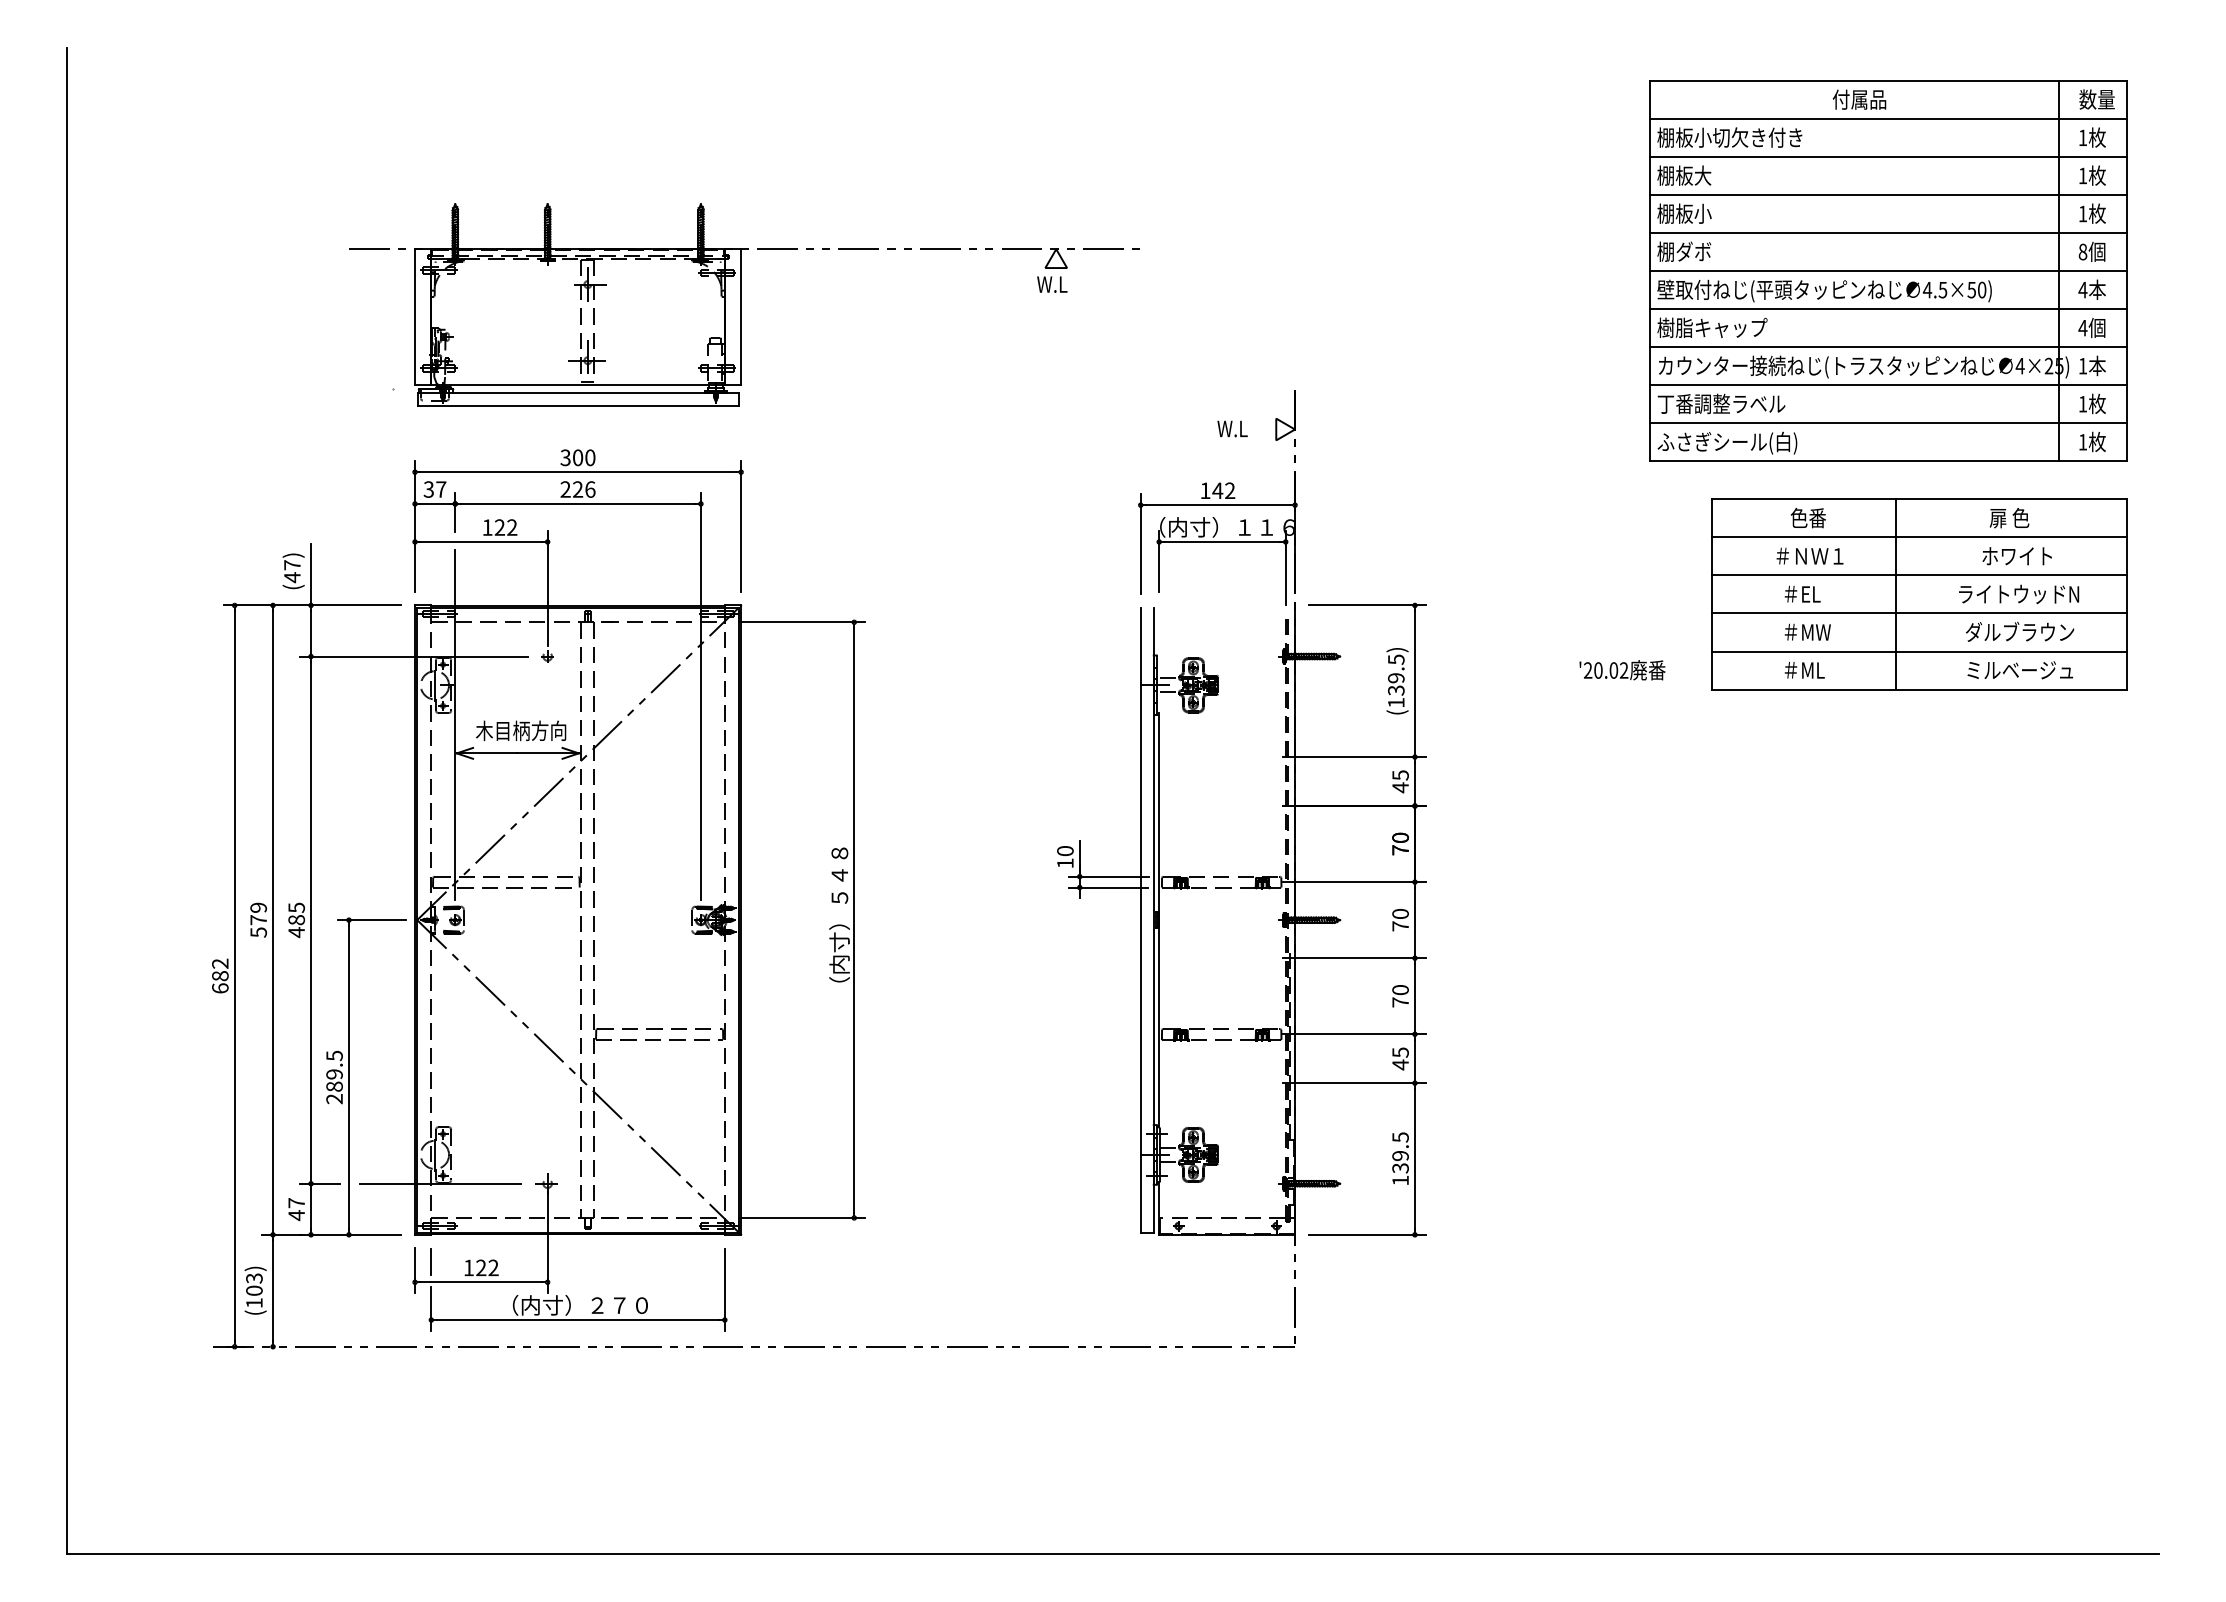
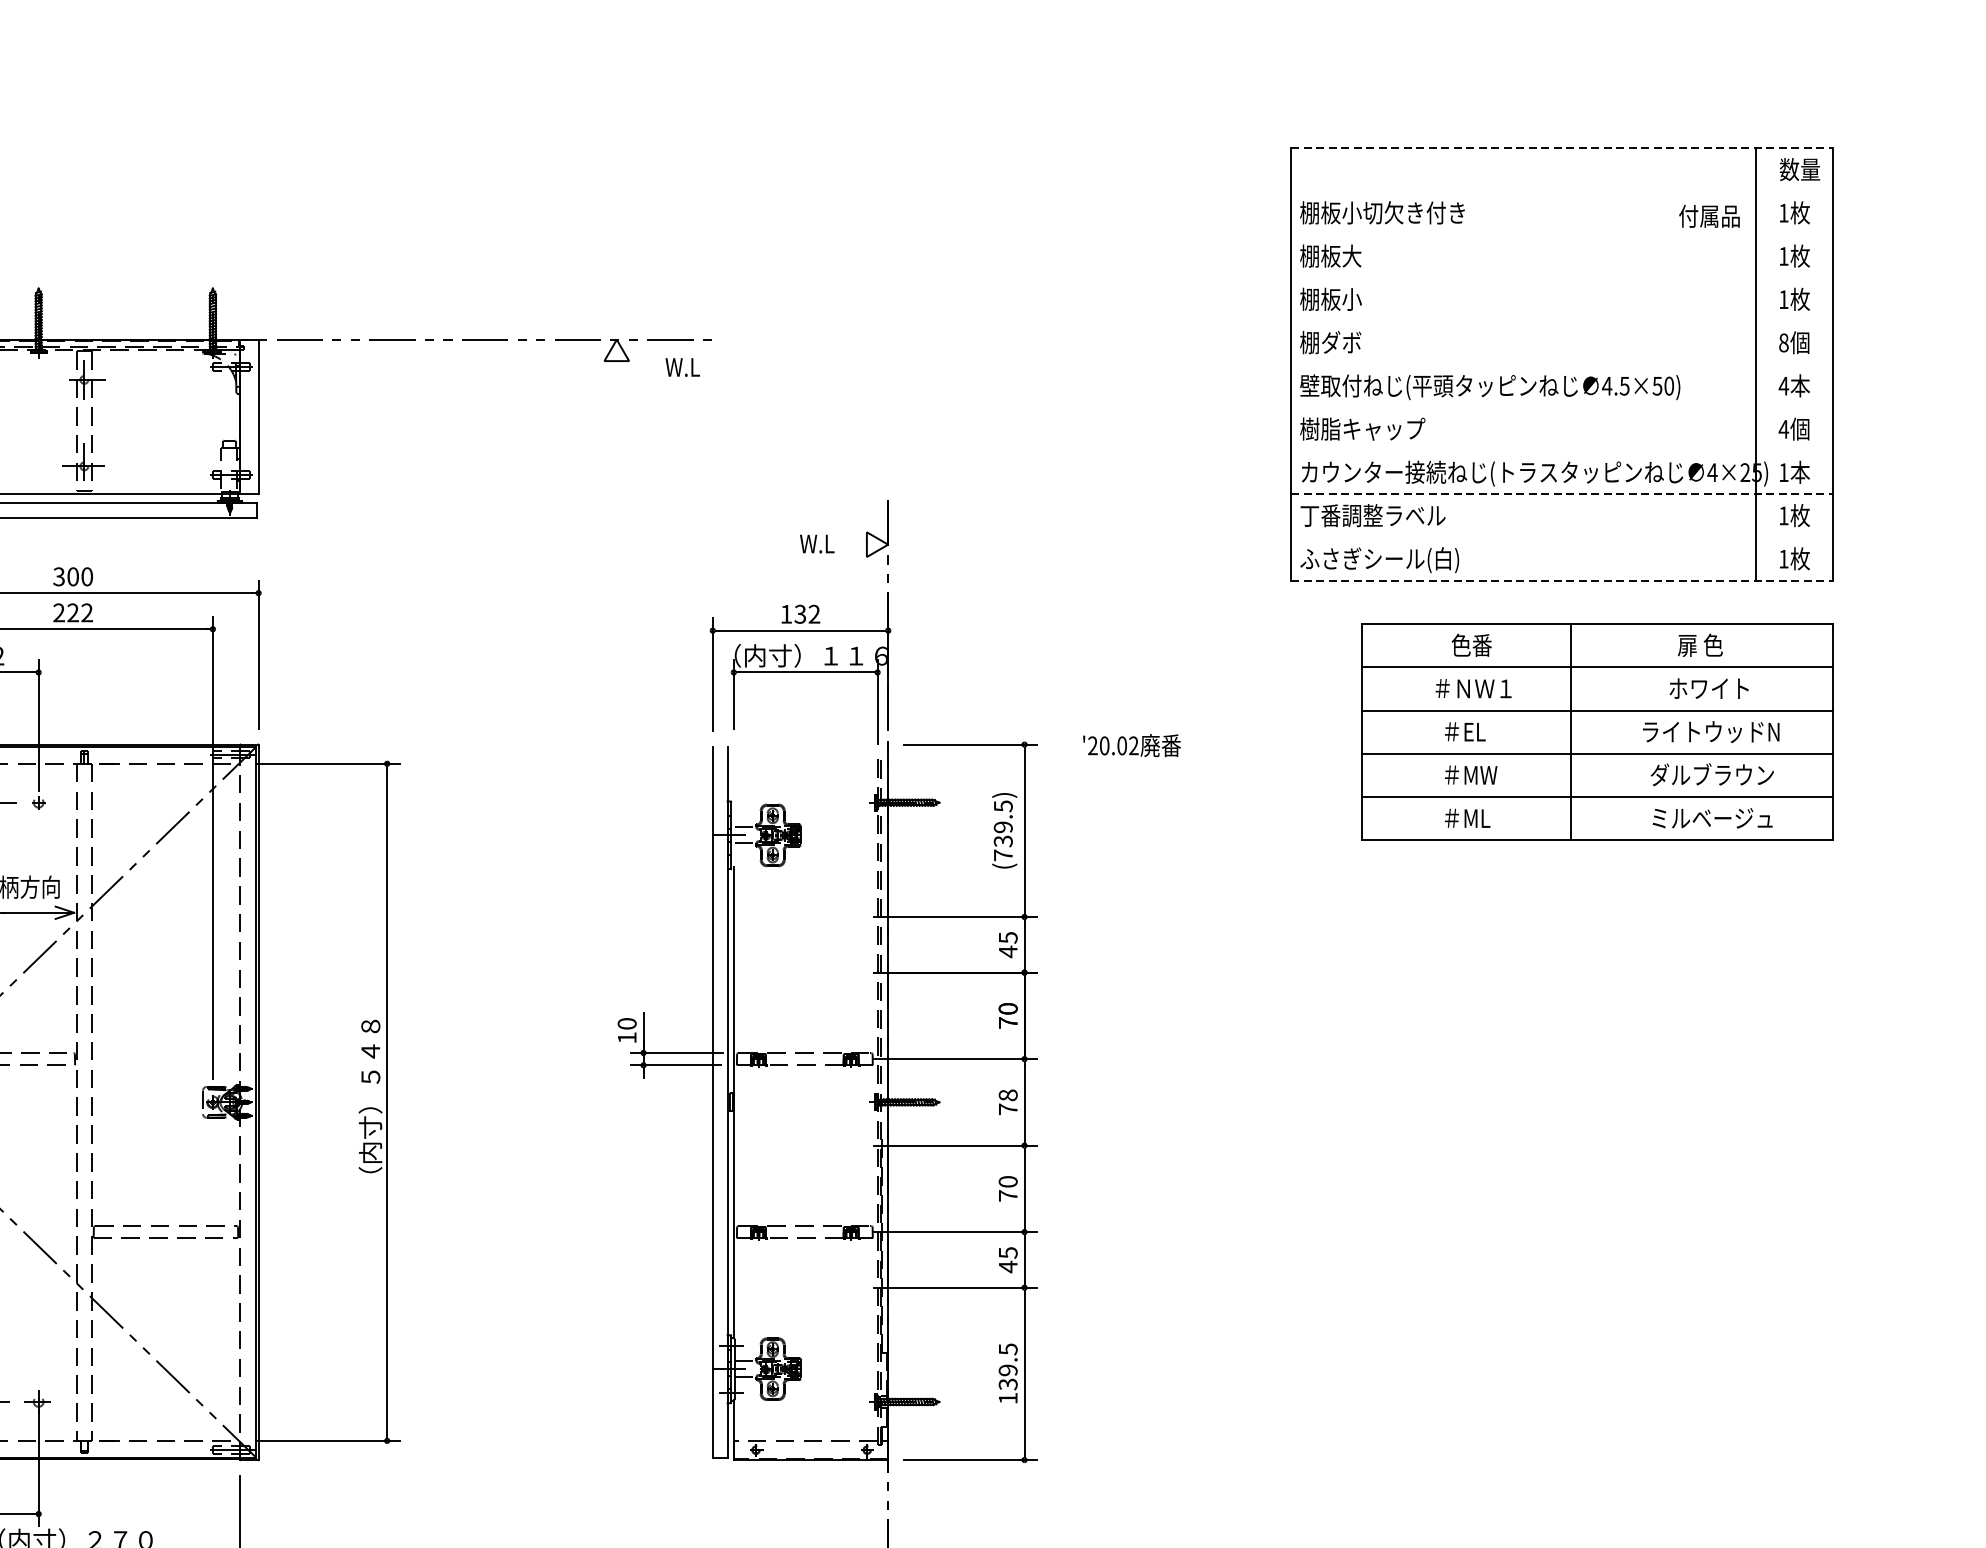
line: (1888, 80) -> (1562, 147), solid -> dashed
text: (1859, 99) -> (1709, 216), moved
line: (1887, 118) -> (1561, 191), removed
line: (1887, 156) -> (1561, 234), removed
line: (1887, 195) -> (1561, 278), removed
line: (1887, 233) -> (1561, 321), removed
line: (1887, 271) -> (1561, 365), removed
text: (1052, 284) -> (683, 367), moved
line: (1887, 309) -> (1561, 408), removed
line: (1887, 347) -> (1561, 451), removed
line: (1888, 385) -> (1562, 494), solid -> dashed
line: (1887, 423) -> (1561, 537), removed
line: (1888, 461) -> (1562, 581), solid -> dashed
text: (590, 489) -> (87, 612), 226 -> 222
text: (1217, 490) -> (800, 613), 142 -> 132
text: (1622, 670) -> (1132, 745), moved
text: (1396, 702) -> (1003, 854), (139.5) -> (739.5)
text: (1400, 913) -> (1008, 1094), 70 -> 78

